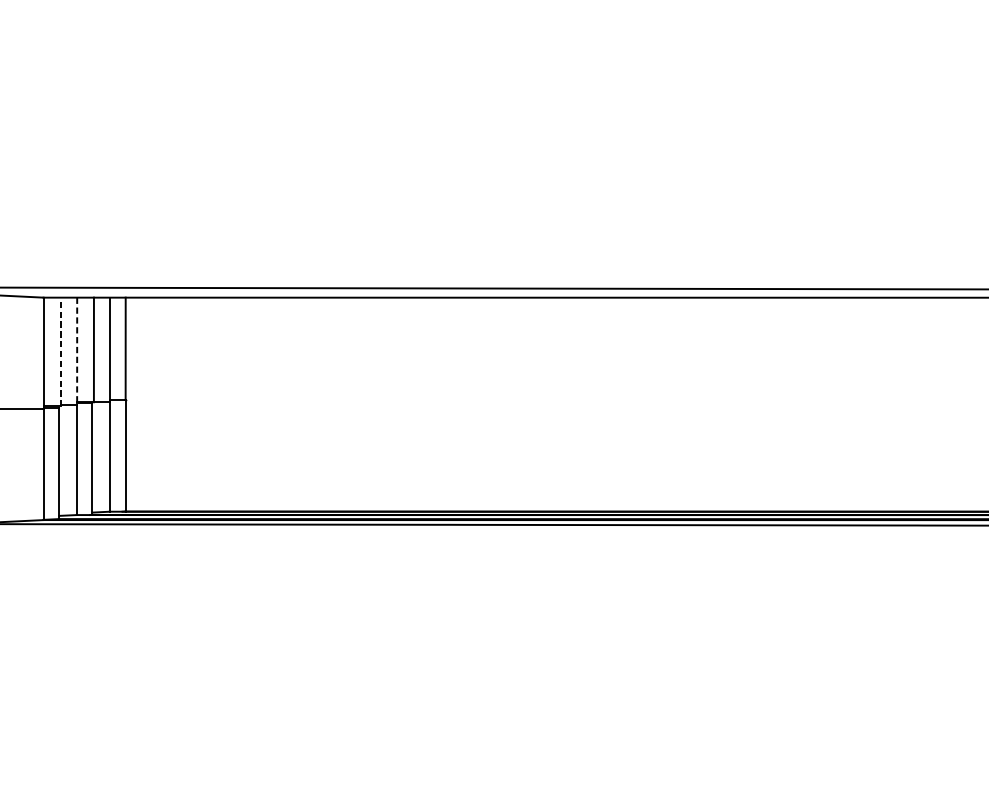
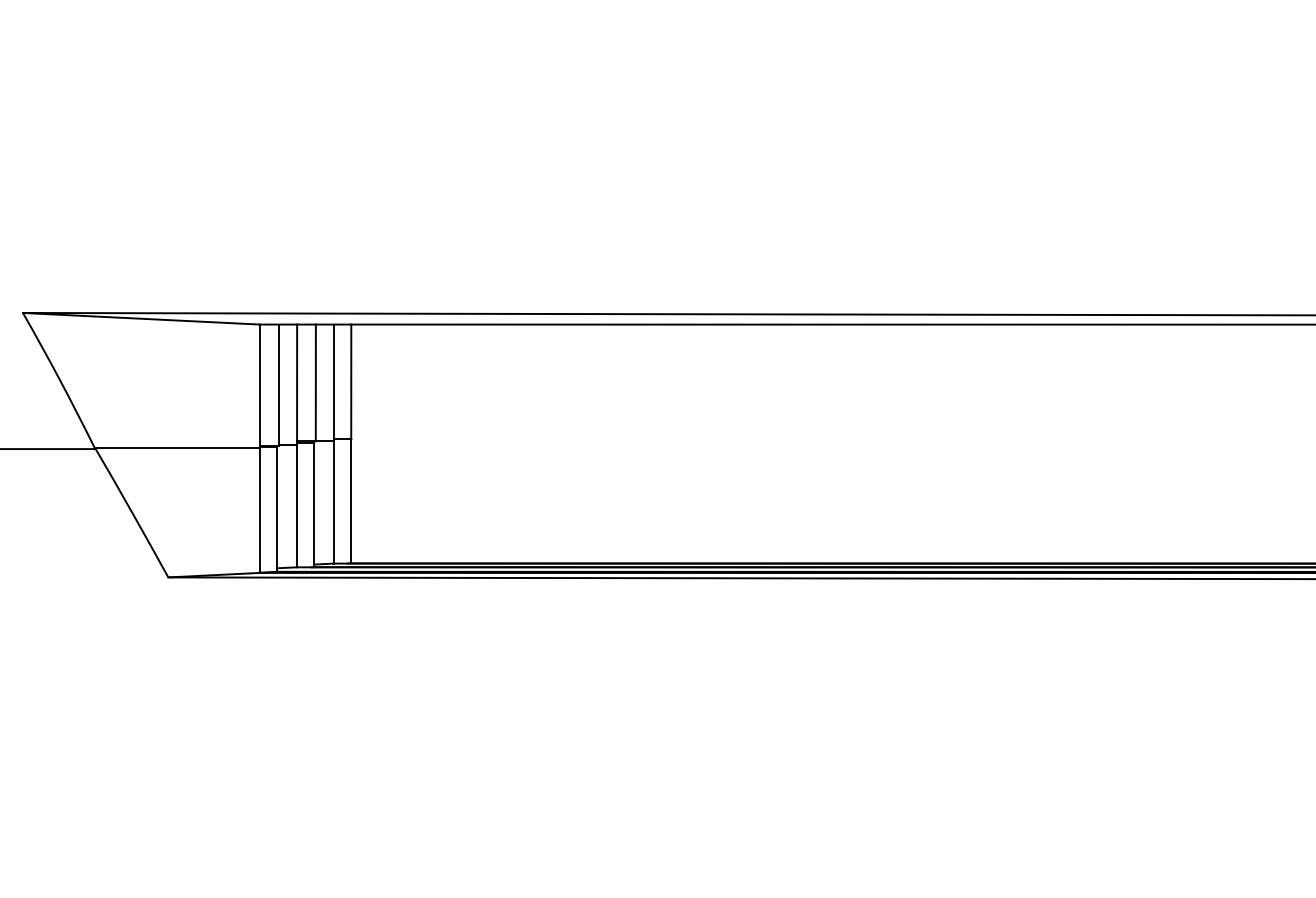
line: (61, 352) -> (279, 385), dashed -> solid
line: (77, 352) -> (297, 385), dashed -> solid

